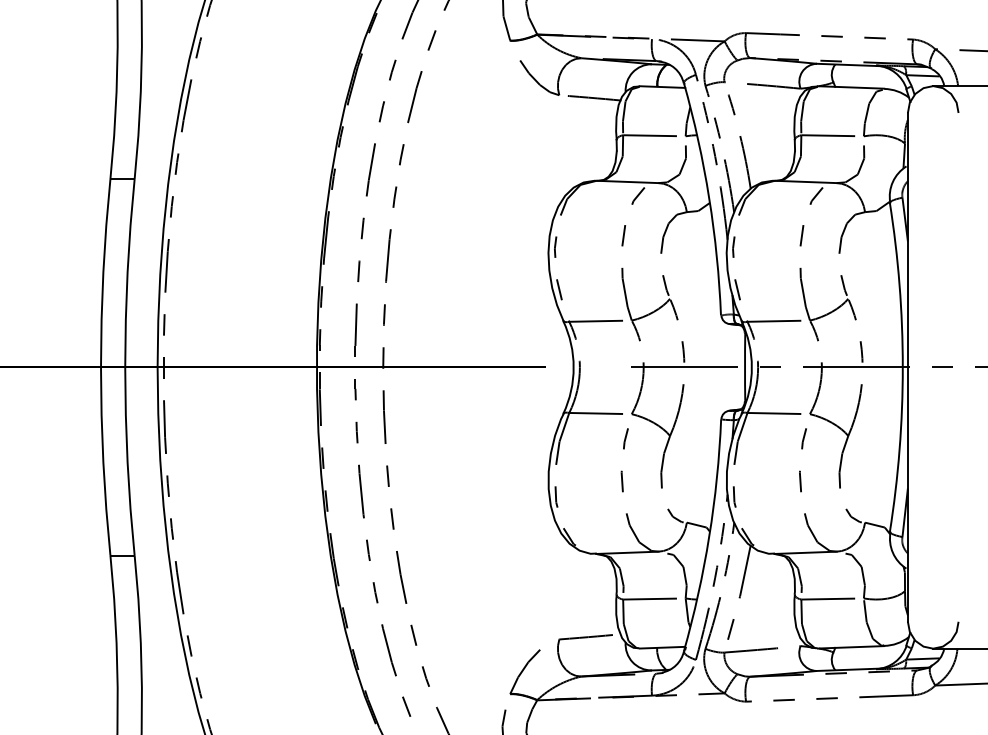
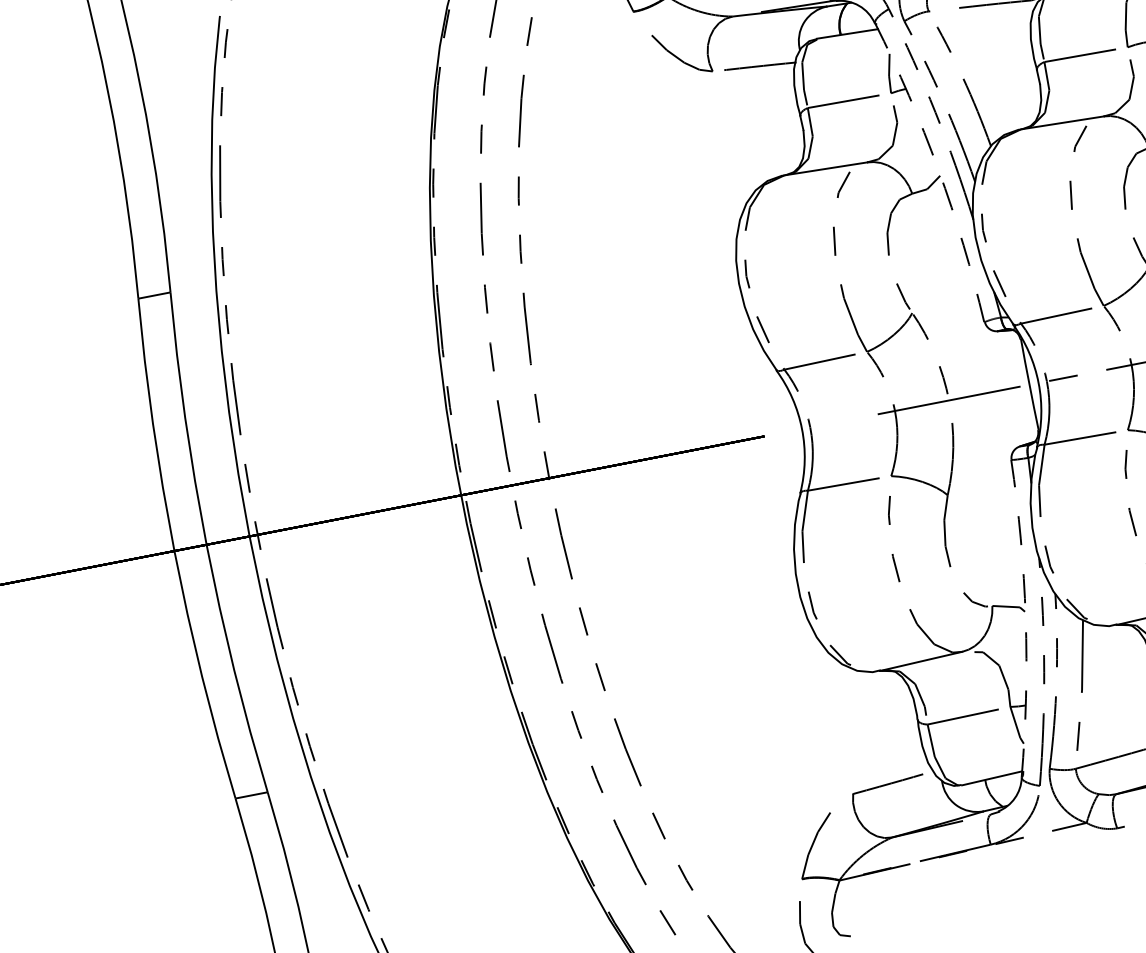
arc: (709, 198) -> (938, 169), solid -> dashed
arc: (709, 536) -> (1026, 618), solid -> dashed

